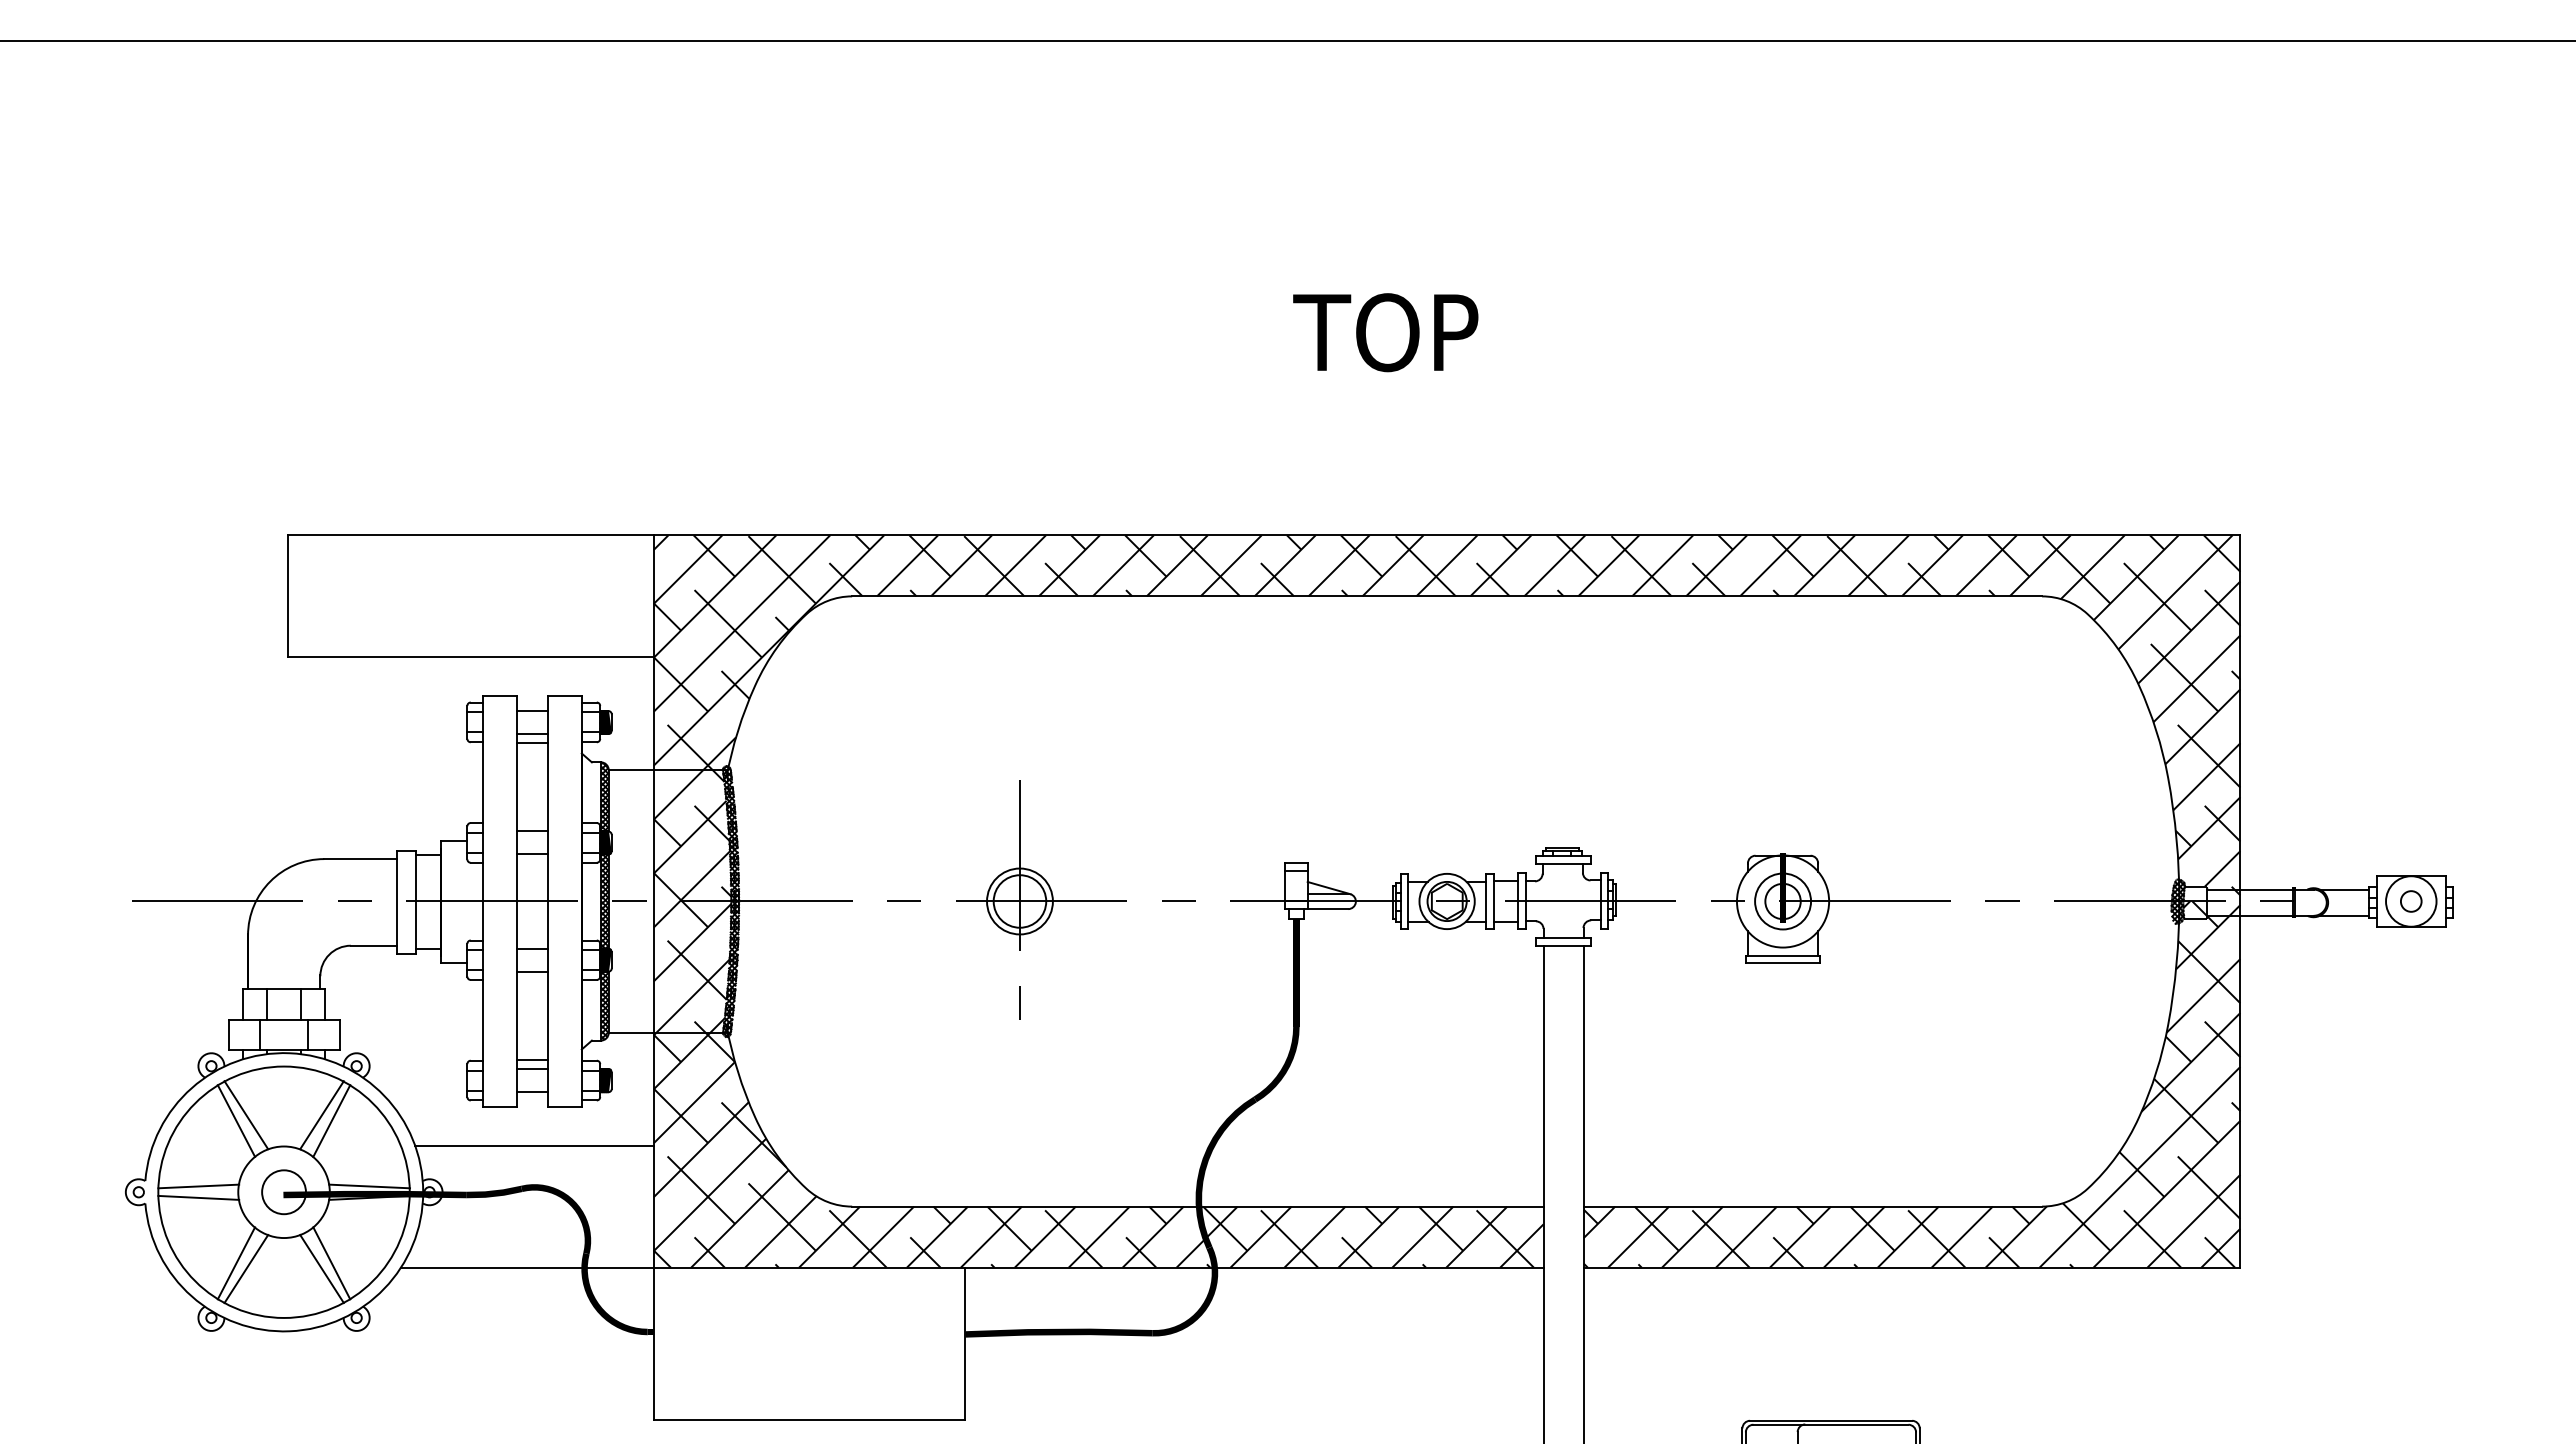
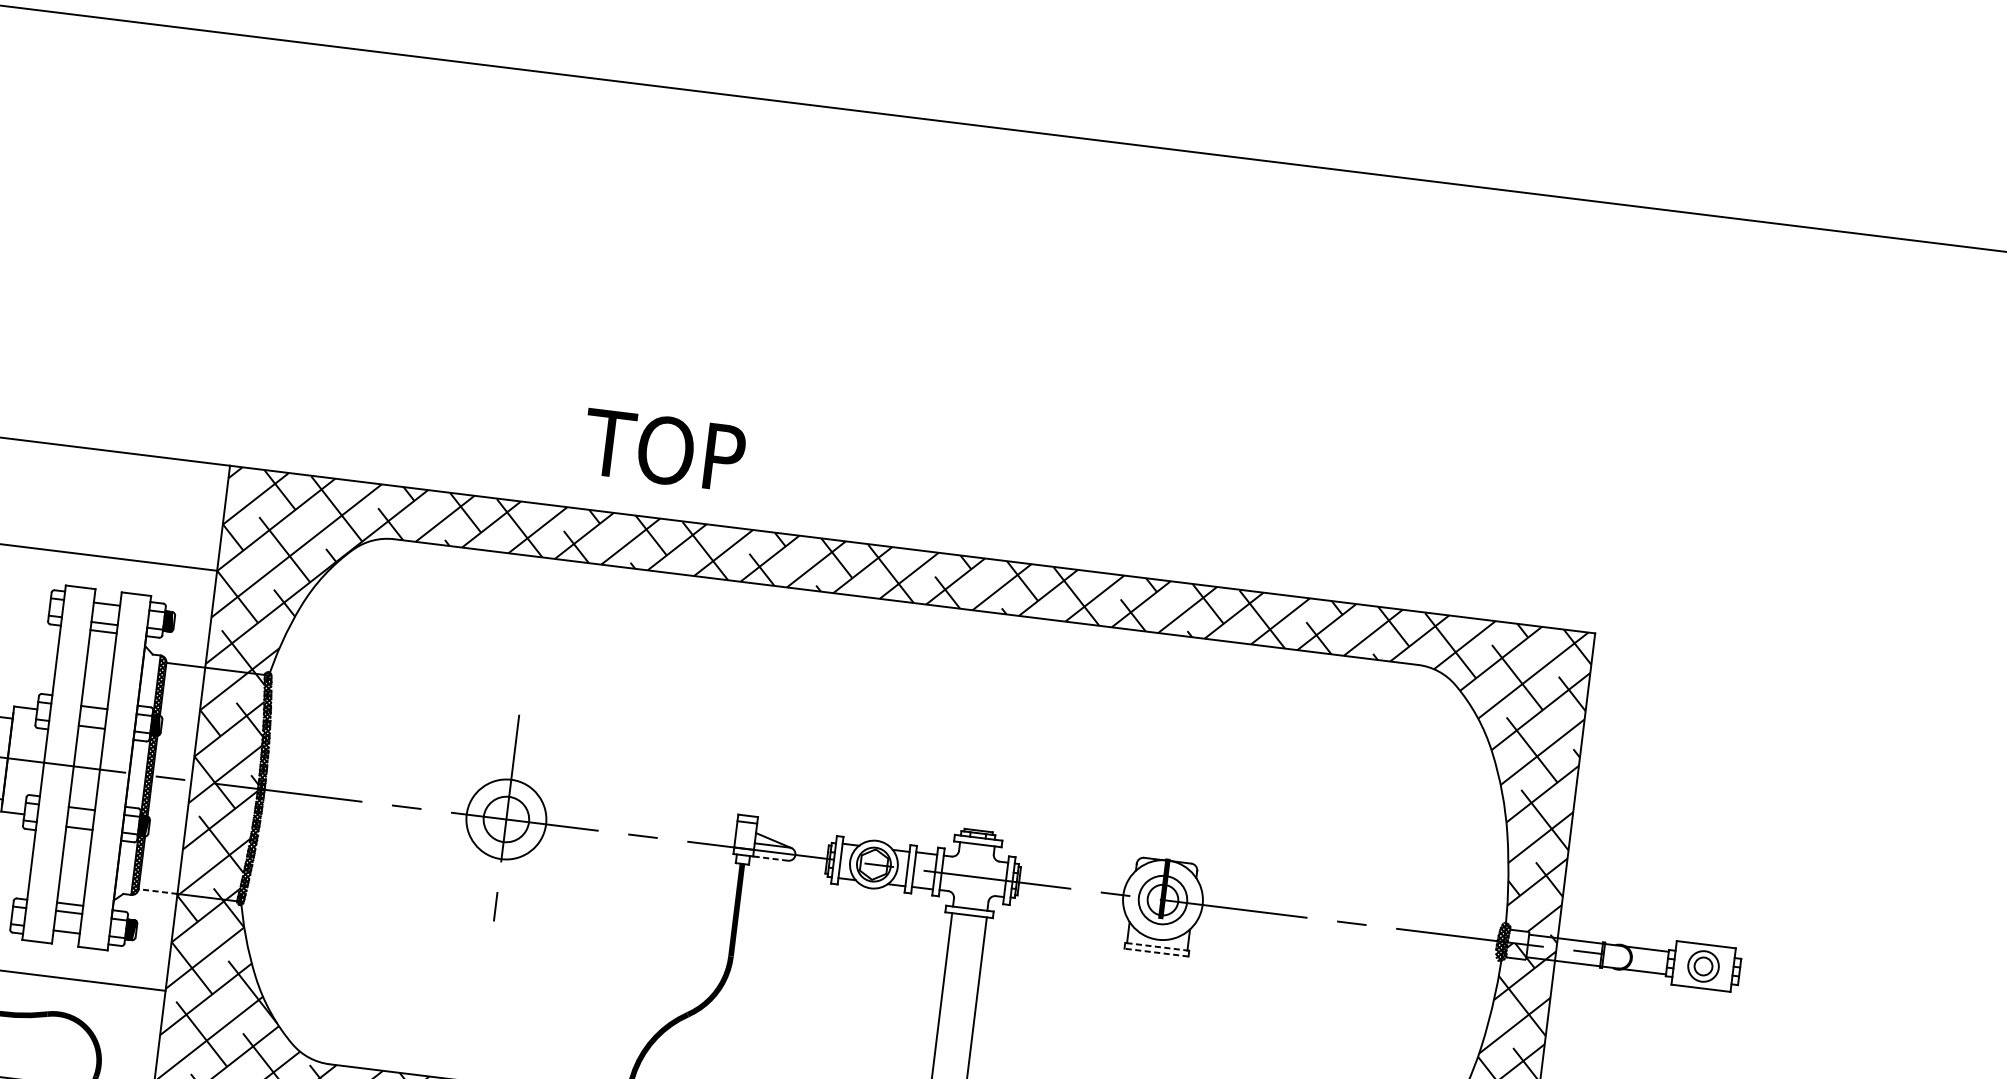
text: (1385, 332) -> (664, 450), moved
circle: (1019, 901) -> (506, 819), size x1.4
circle: (2411, 901) -> (1703, 966), size x0.7
line: (1327, 909) -> (770, 858), solid -> dashed
line: (1783, 955) -> (1157, 946), solid -> dashed
line: (1782, 962) -> (1156, 952), solid -> dashed
line: (631, 1033) -> (158, 892), solid -> dashed

